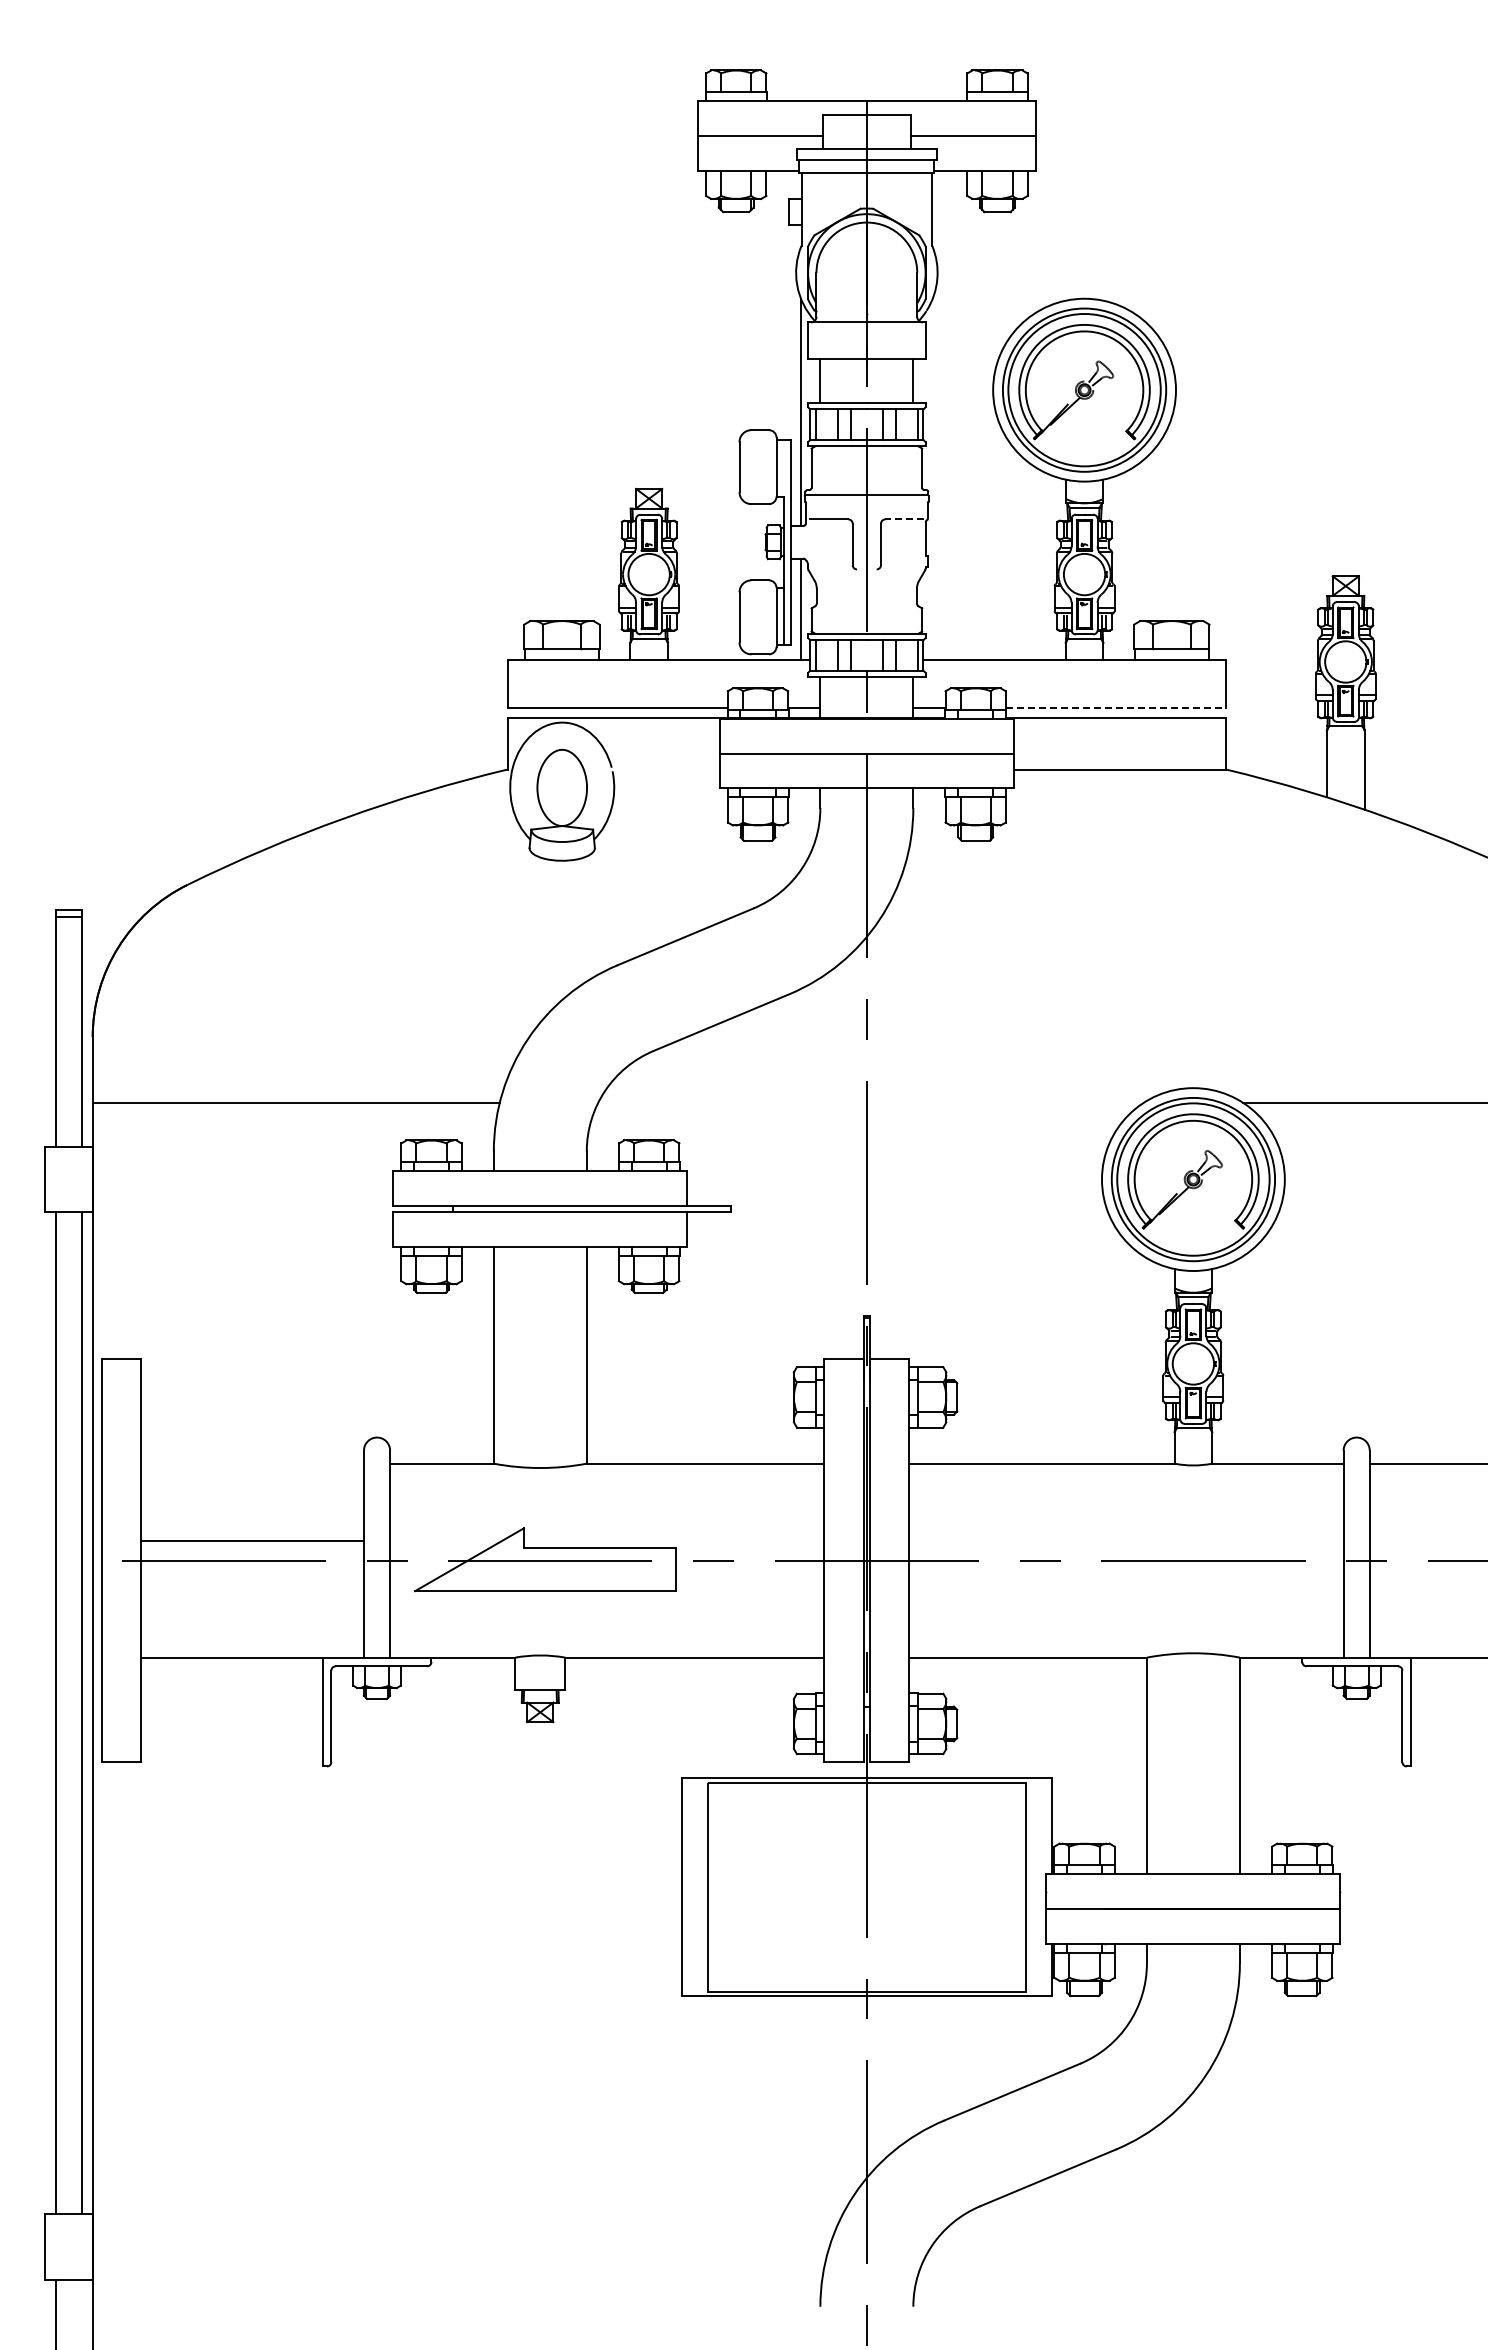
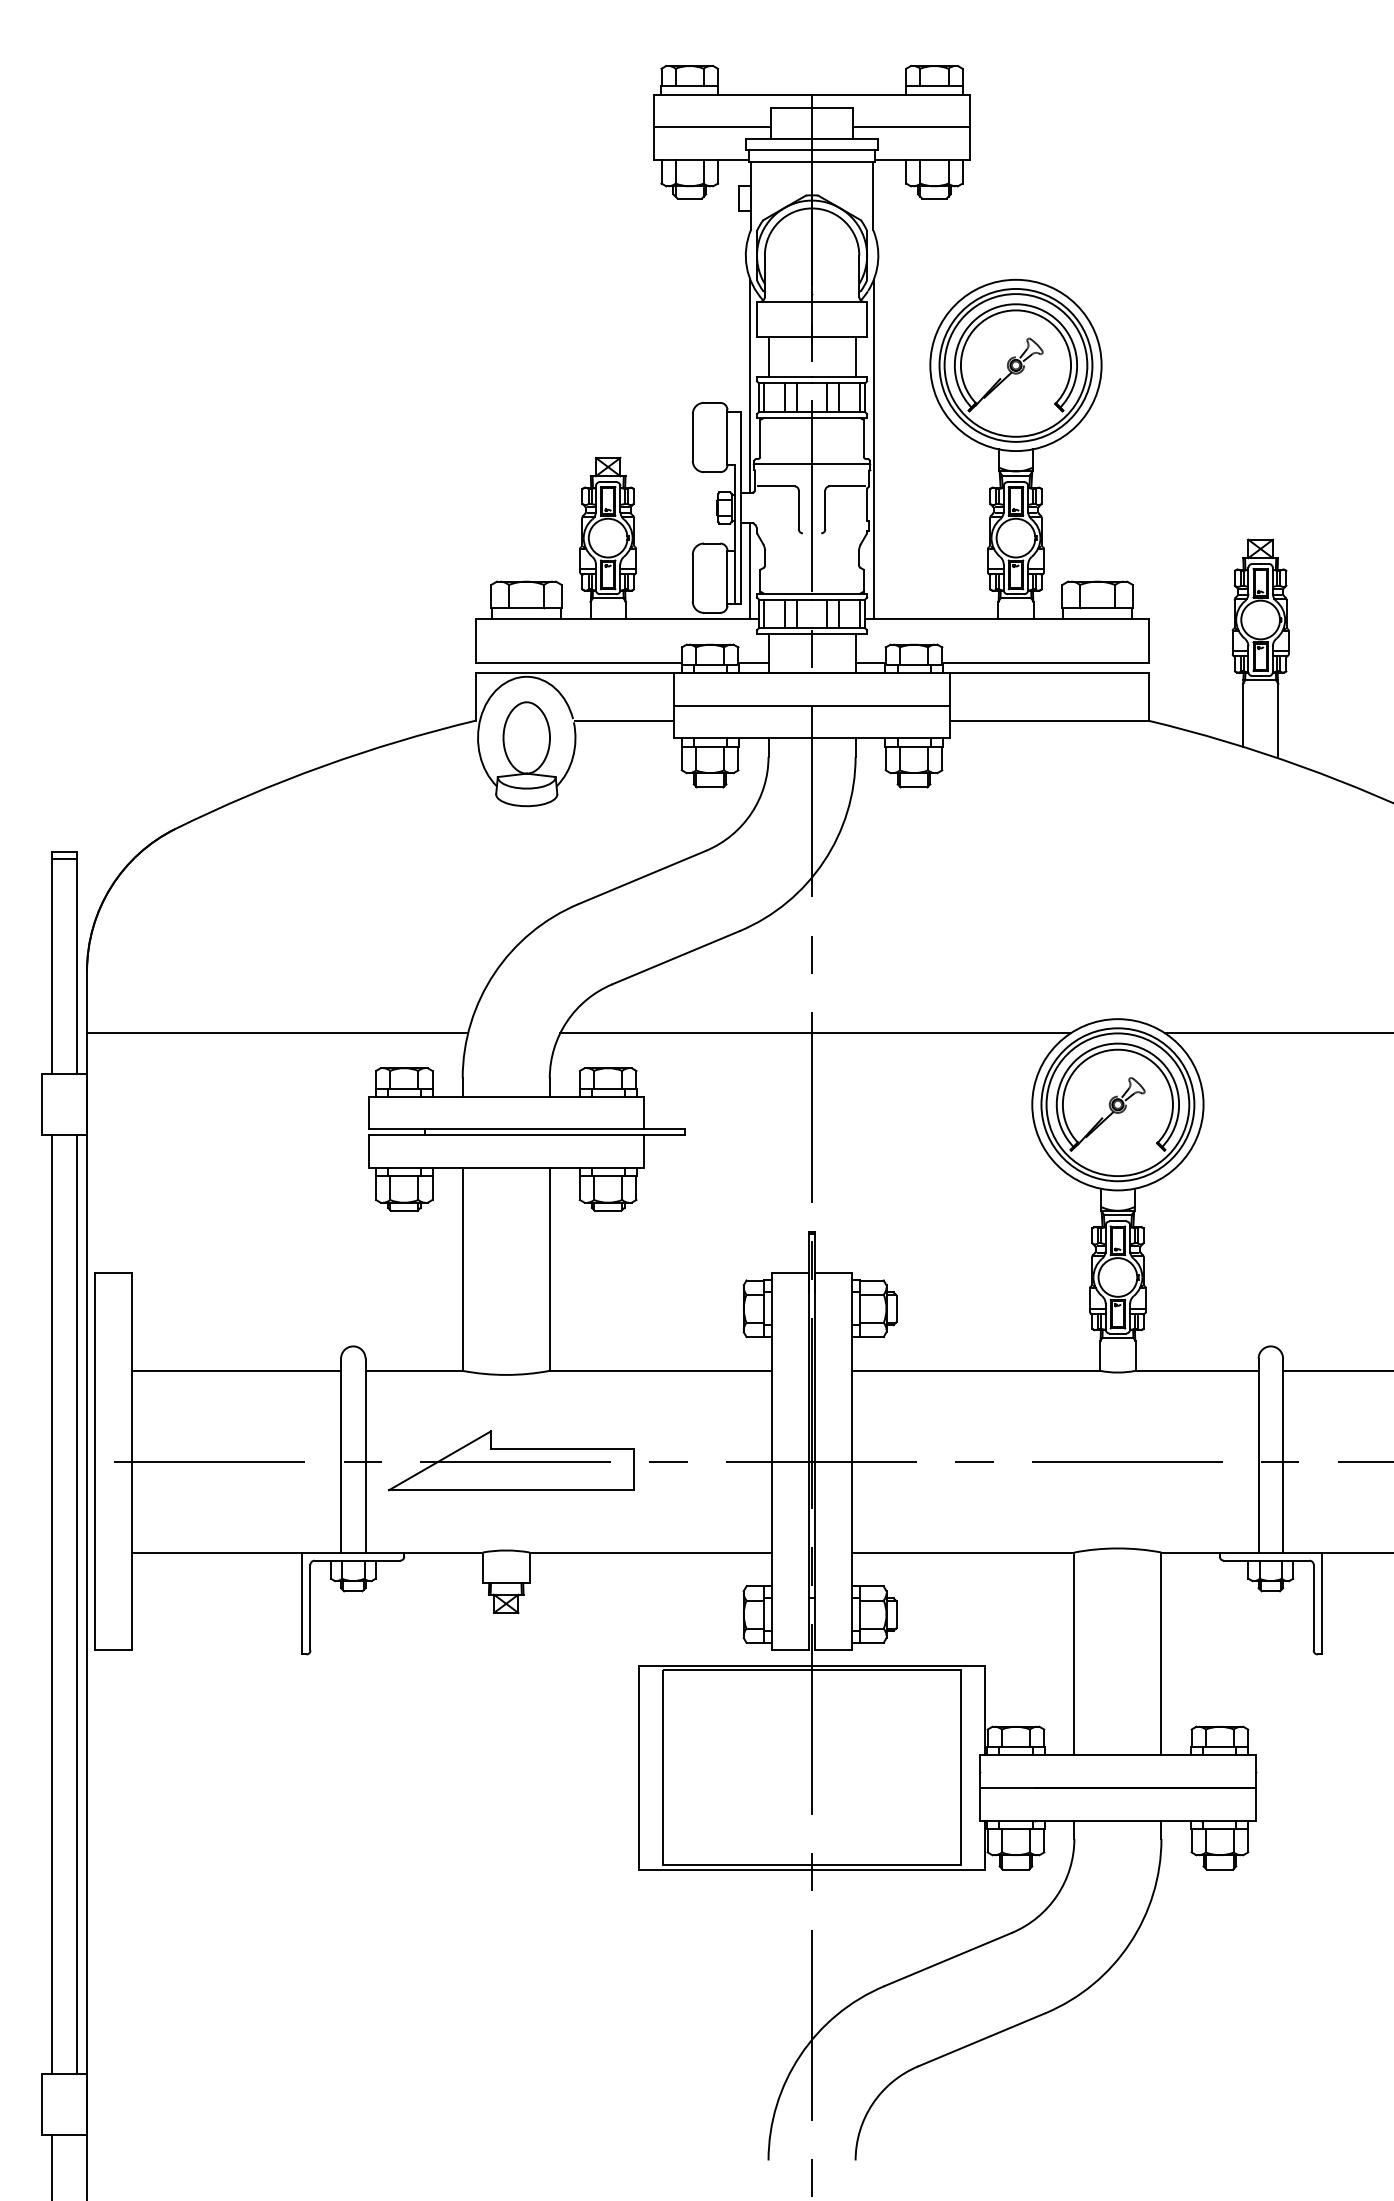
line: (932, 479) -> (873, 449), added
line: (904, 519) -> (847, 486), dashed -> solid
line: (1116, 708) -> (1045, 663), dashed -> solid
line: (666, 769) -> (624, 720), added
line: (870, 1103) -> (815, 1033), added
line: (251, 1540) -> (235, 1370), moved

